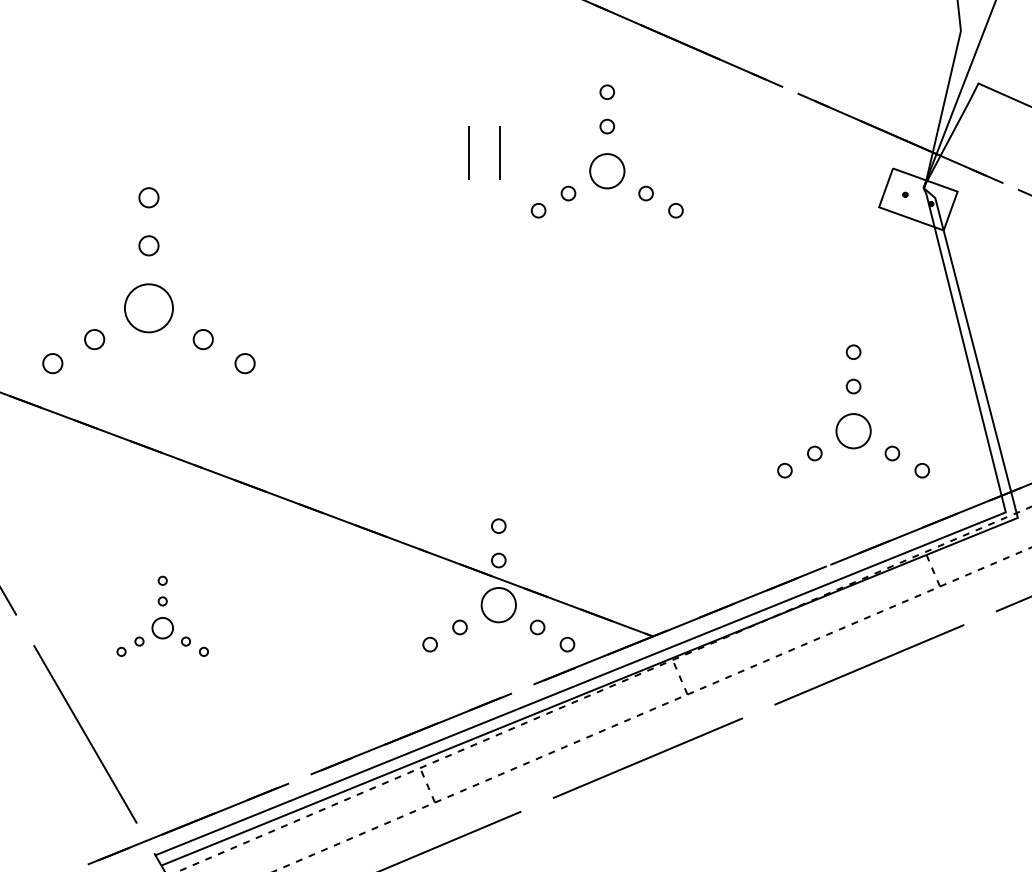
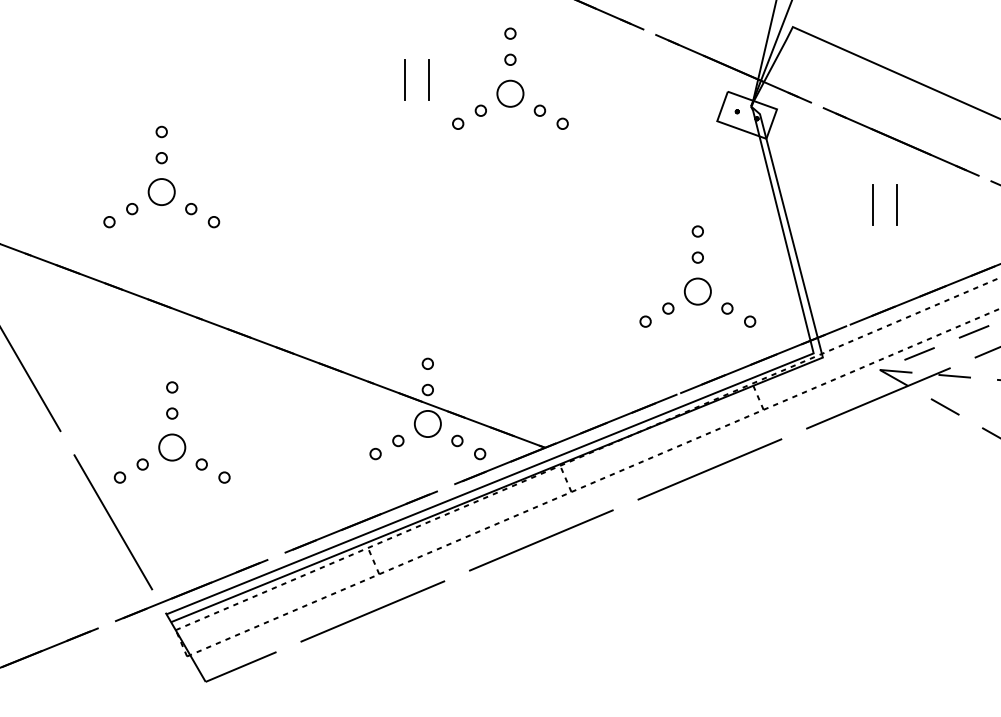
part: (148, 279) -> (161, 176), size x0.71
part: (161, 616) -> (171, 432), size x1.67

